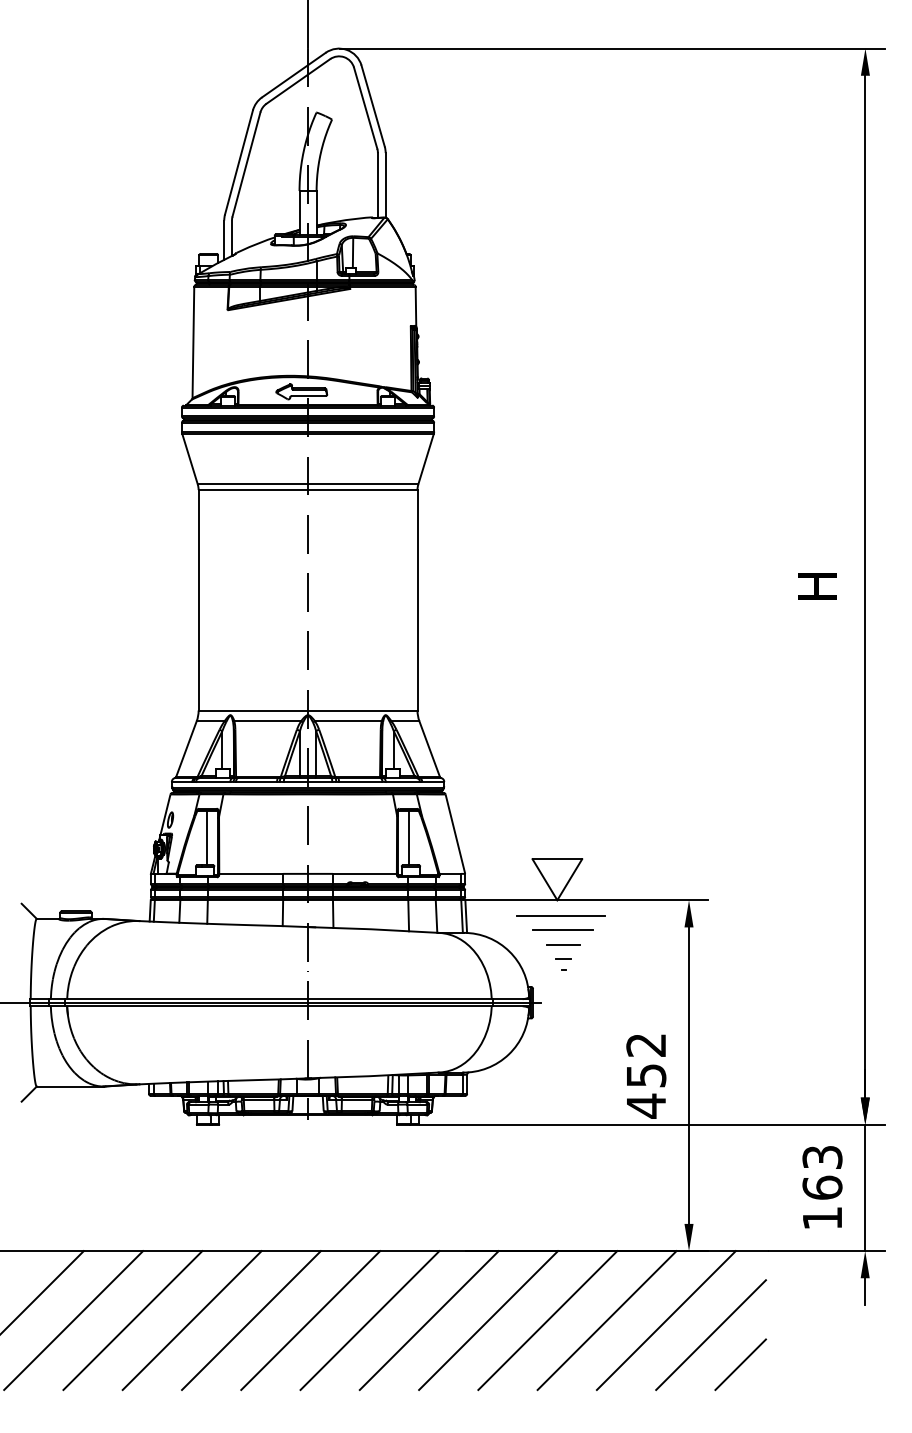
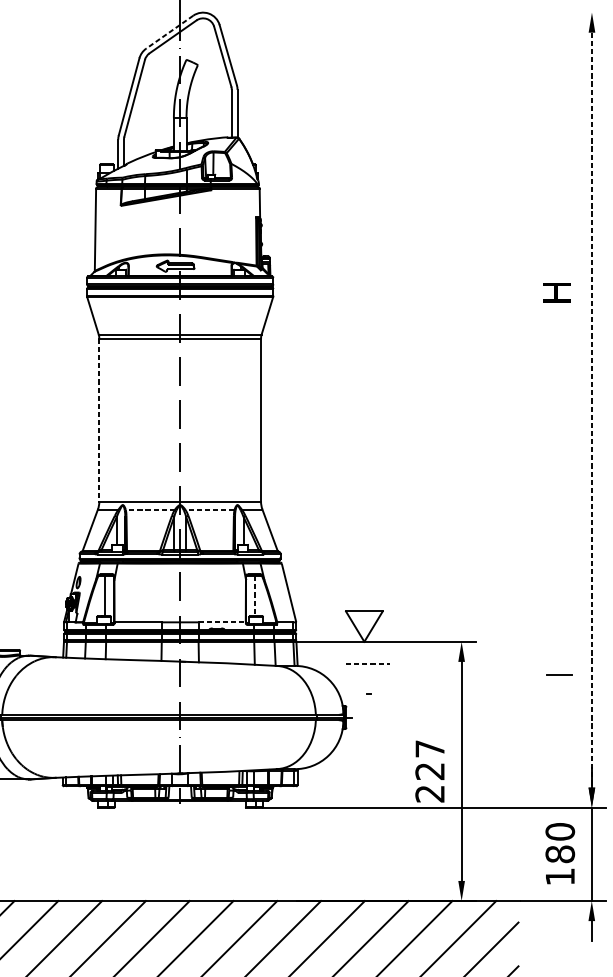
line: (611, 48) -> (404, 12), removed
line: (293, 75) -> (169, 32), solid -> dashed
text: (817, 586) -> (556, 292), moved
line: (865, 586) -> (592, 410), solid -> dashed
line: (198, 600) -> (99, 420), solid -> dashed
line: (267, 721) -> (150, 509), solid -> dashed
line: (347, 721) -> (209, 509), solid -> dashed
line: (409, 838) -> (255, 596), solid -> dashed
line: (364, 873) -> (221, 622), solid -> dashed
line: (560, 915) -> (366, 653), removed
line: (562, 930) -> (368, 664), solid -> dashed
line: (563, 944) -> (559, 674), moved
line: (563, 958) -> (368, 684), removed
text: (646, 1076) -> (430, 772), 452 -> 227
text: (822, 1172) -> (560, 842), 163 -> 180

